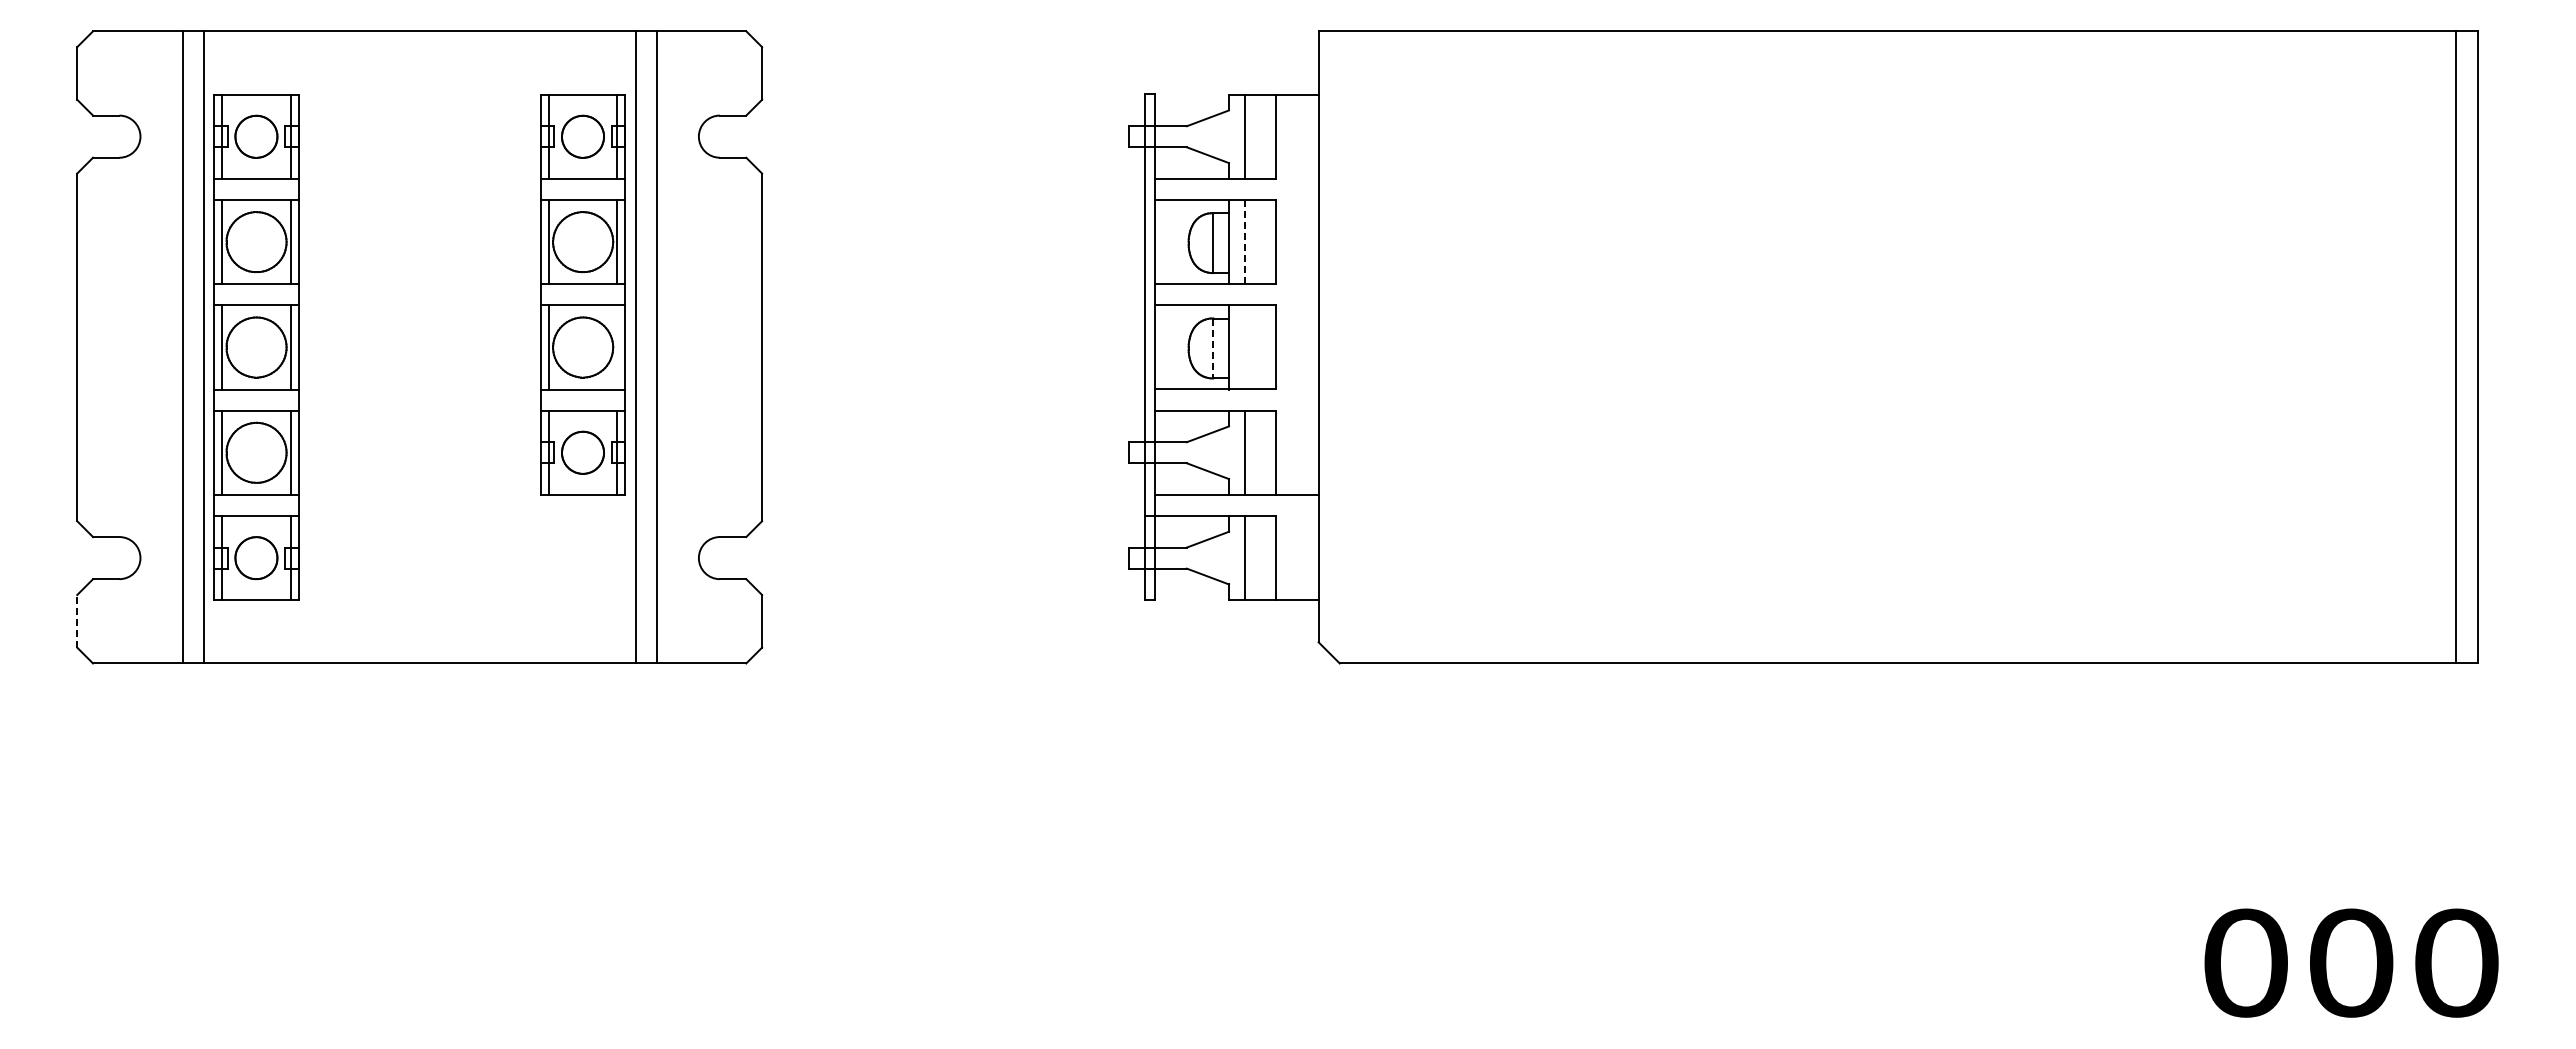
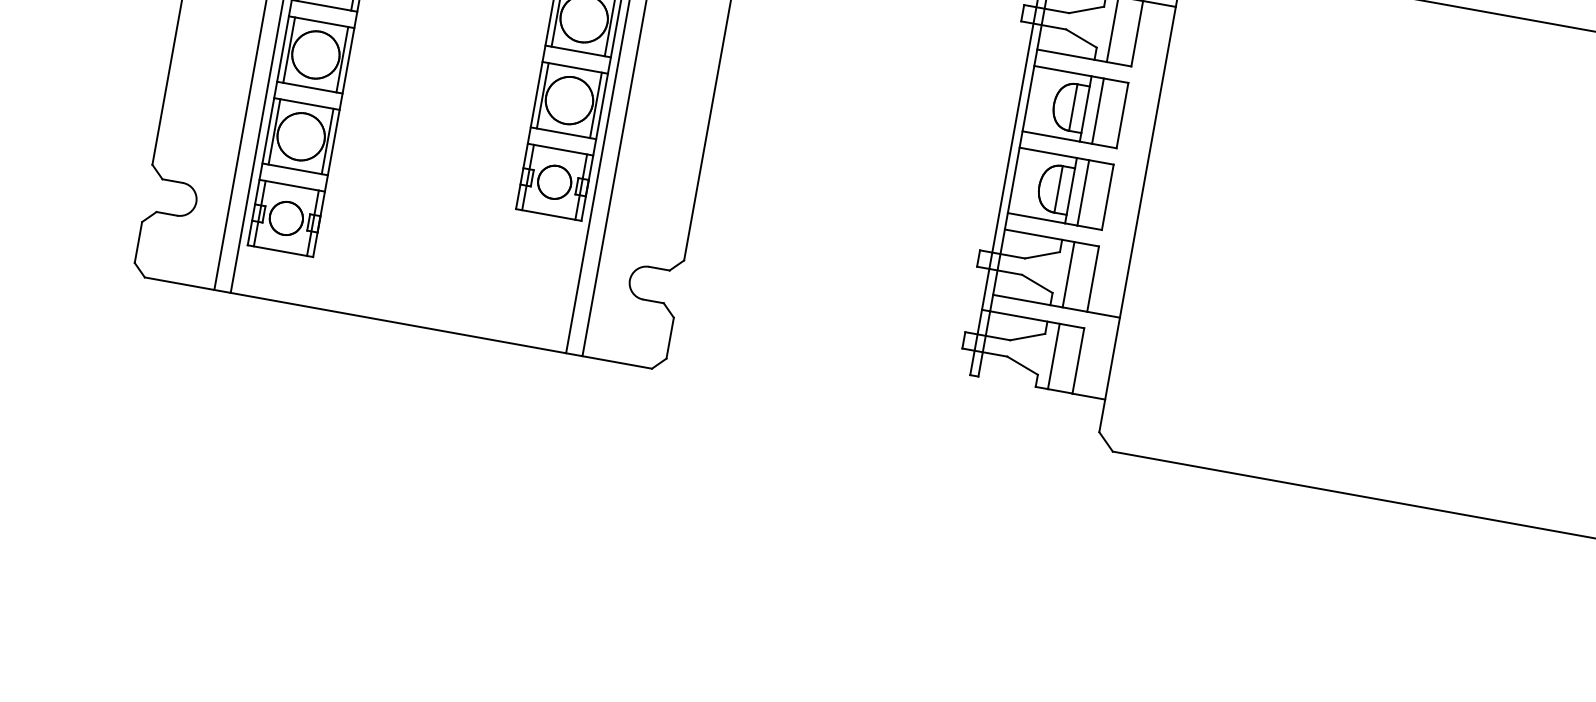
line: (1244, 242) -> (1097, 111), dashed -> solid
line: (617, 347) -> (596, 105), added
line: (1244, 347) -> (1082, 192), added
line: (1213, 348) -> (1058, 189), dashed -> solid
line: (77, 620) -> (138, 241), dashed -> solid

